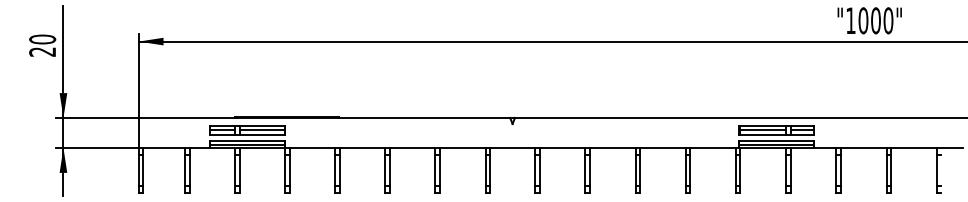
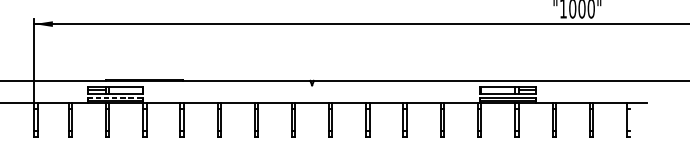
line: (262, 130) -> (126, 90), removed
line: (763, 130) -> (498, 90), removed
line: (248, 140) -> (115, 97), solid -> dashed

